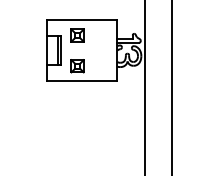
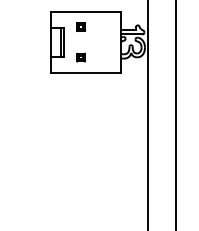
part: (76, 34) -> (80, 26), size x0.62
part: (76, 65) -> (80, 57), size x0.62

